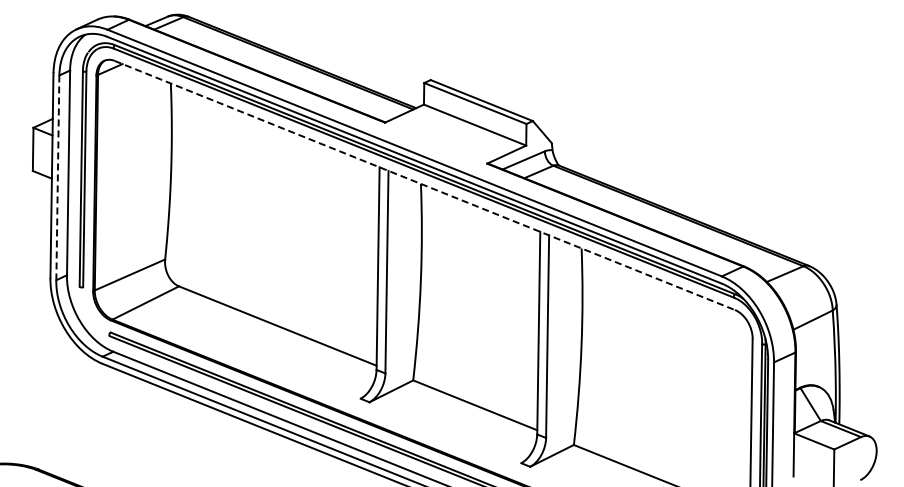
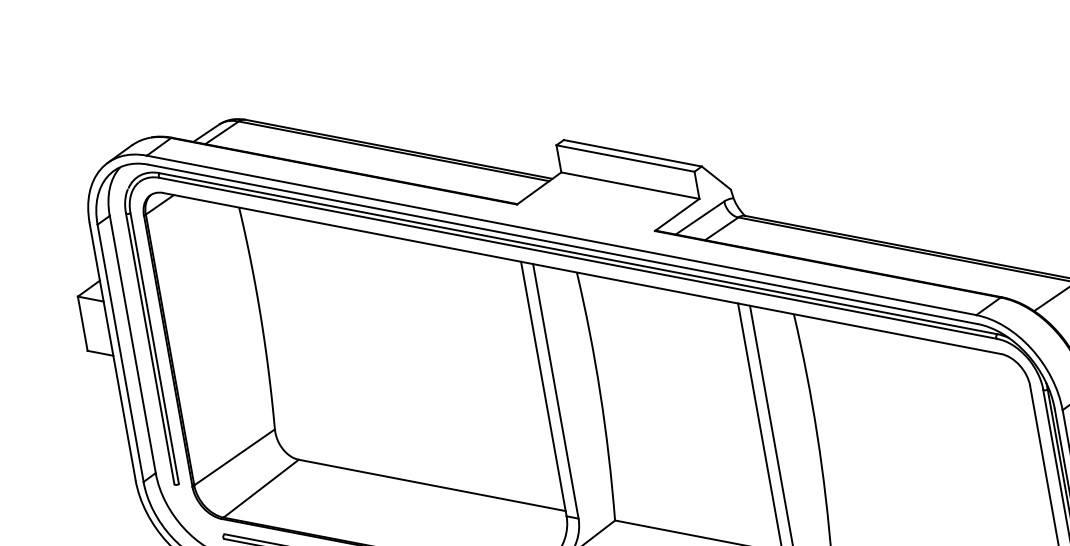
line: (57, 178) -> (120, 354), dashed -> solid
line: (425, 185) -> (582, 273), dashed -> solid

